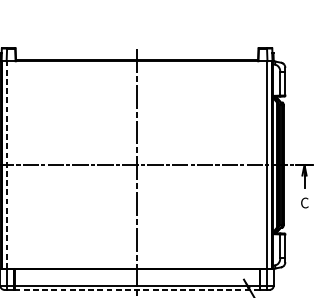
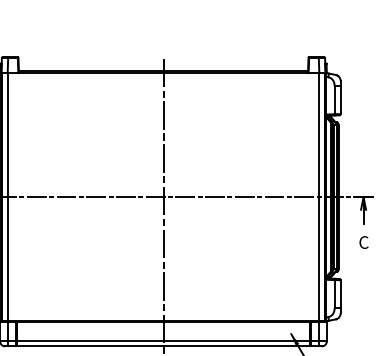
line: (6, 164) -> (7, 196), dashed -> solid
line: (137, 290) -> (164, 346), dashed -> solid

